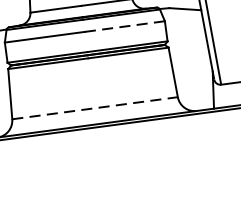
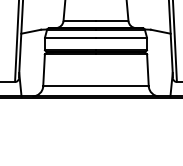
line: (123, 26) -> (120, 37), dashed -> solid
line: (95, 108) -> (96, 86), dashed -> solid

